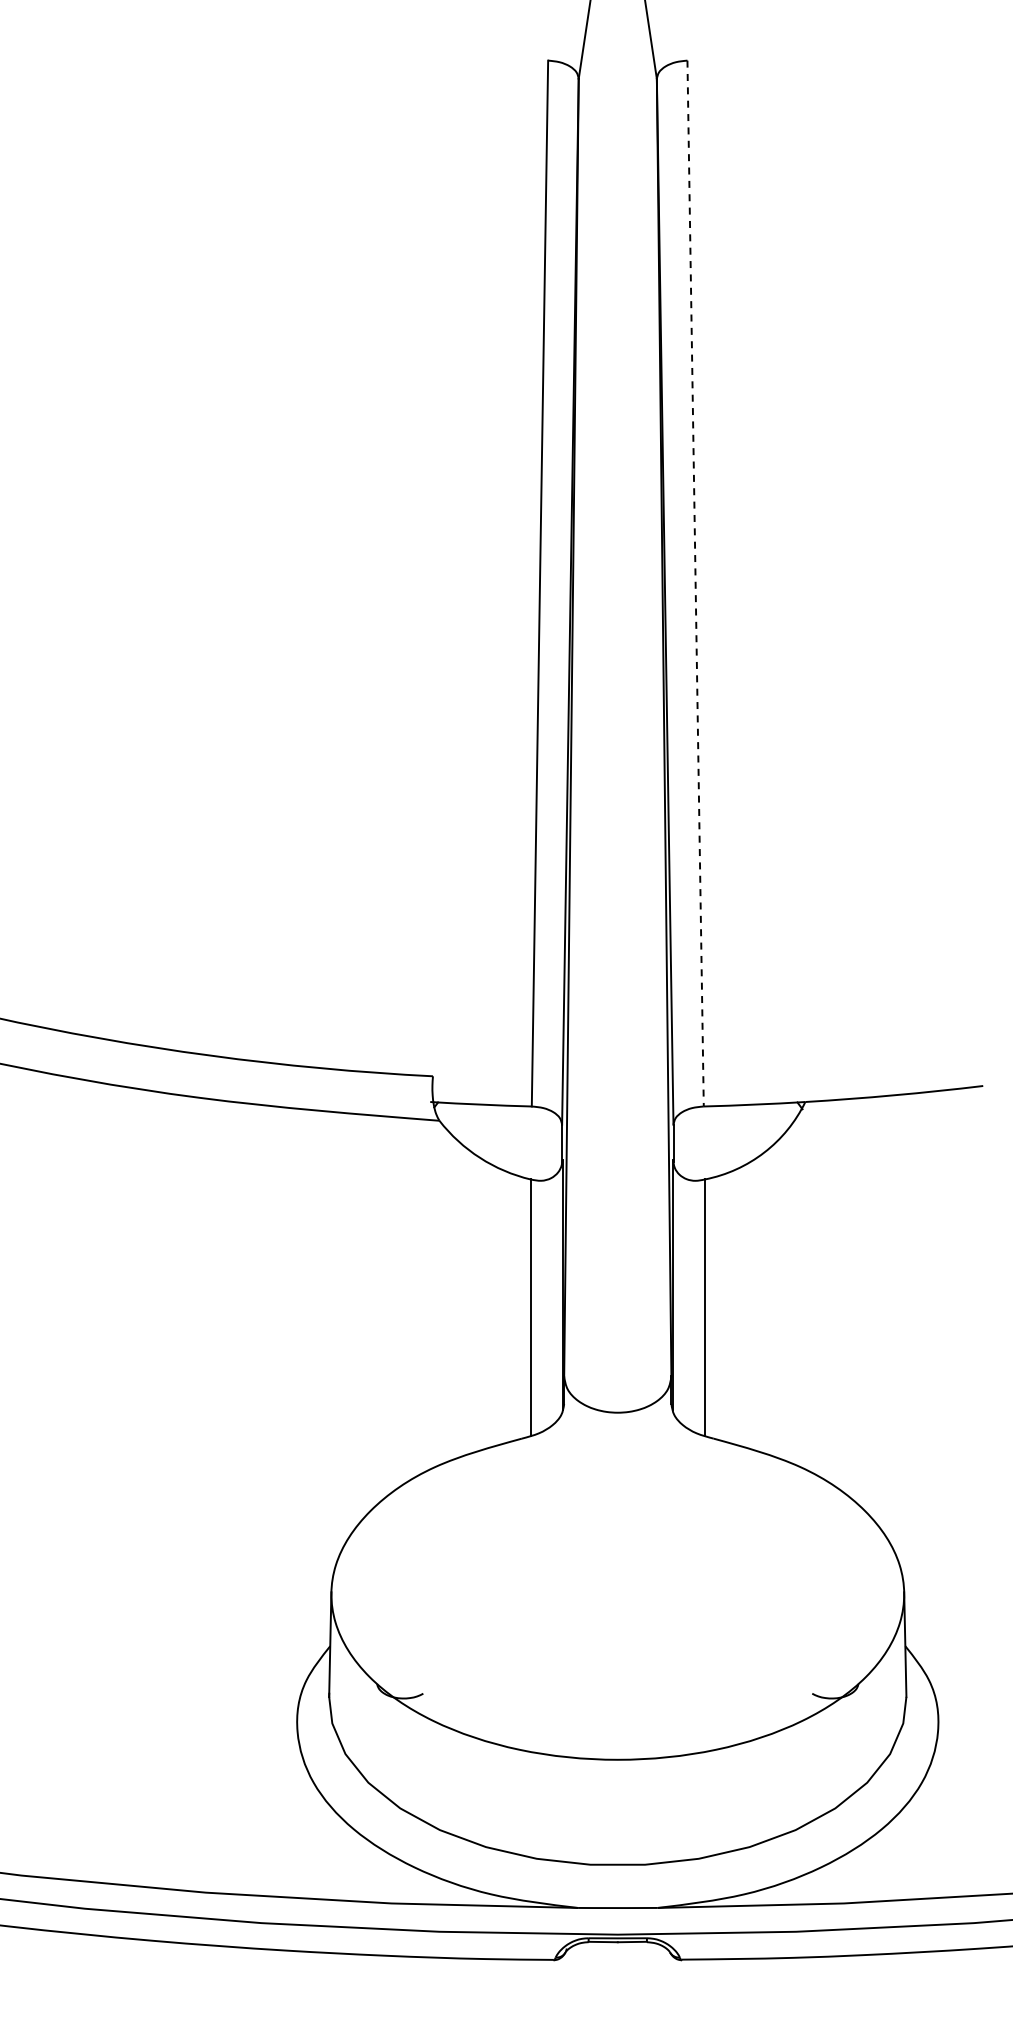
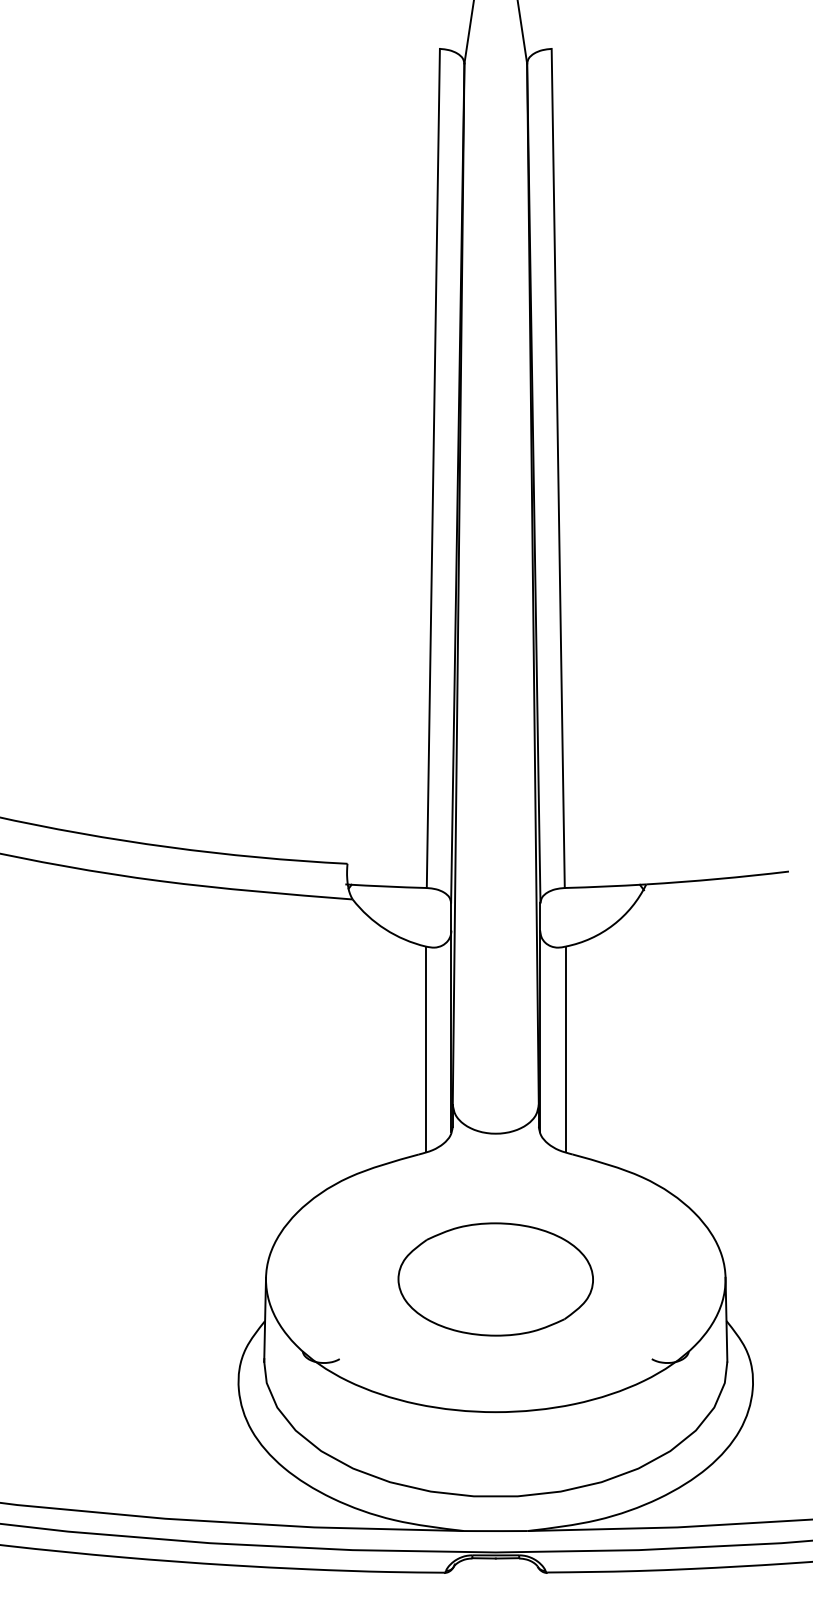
line: (695, 583) -> (558, 468), dashed -> solid
part: (617, 1594) -> (495, 1279), added

